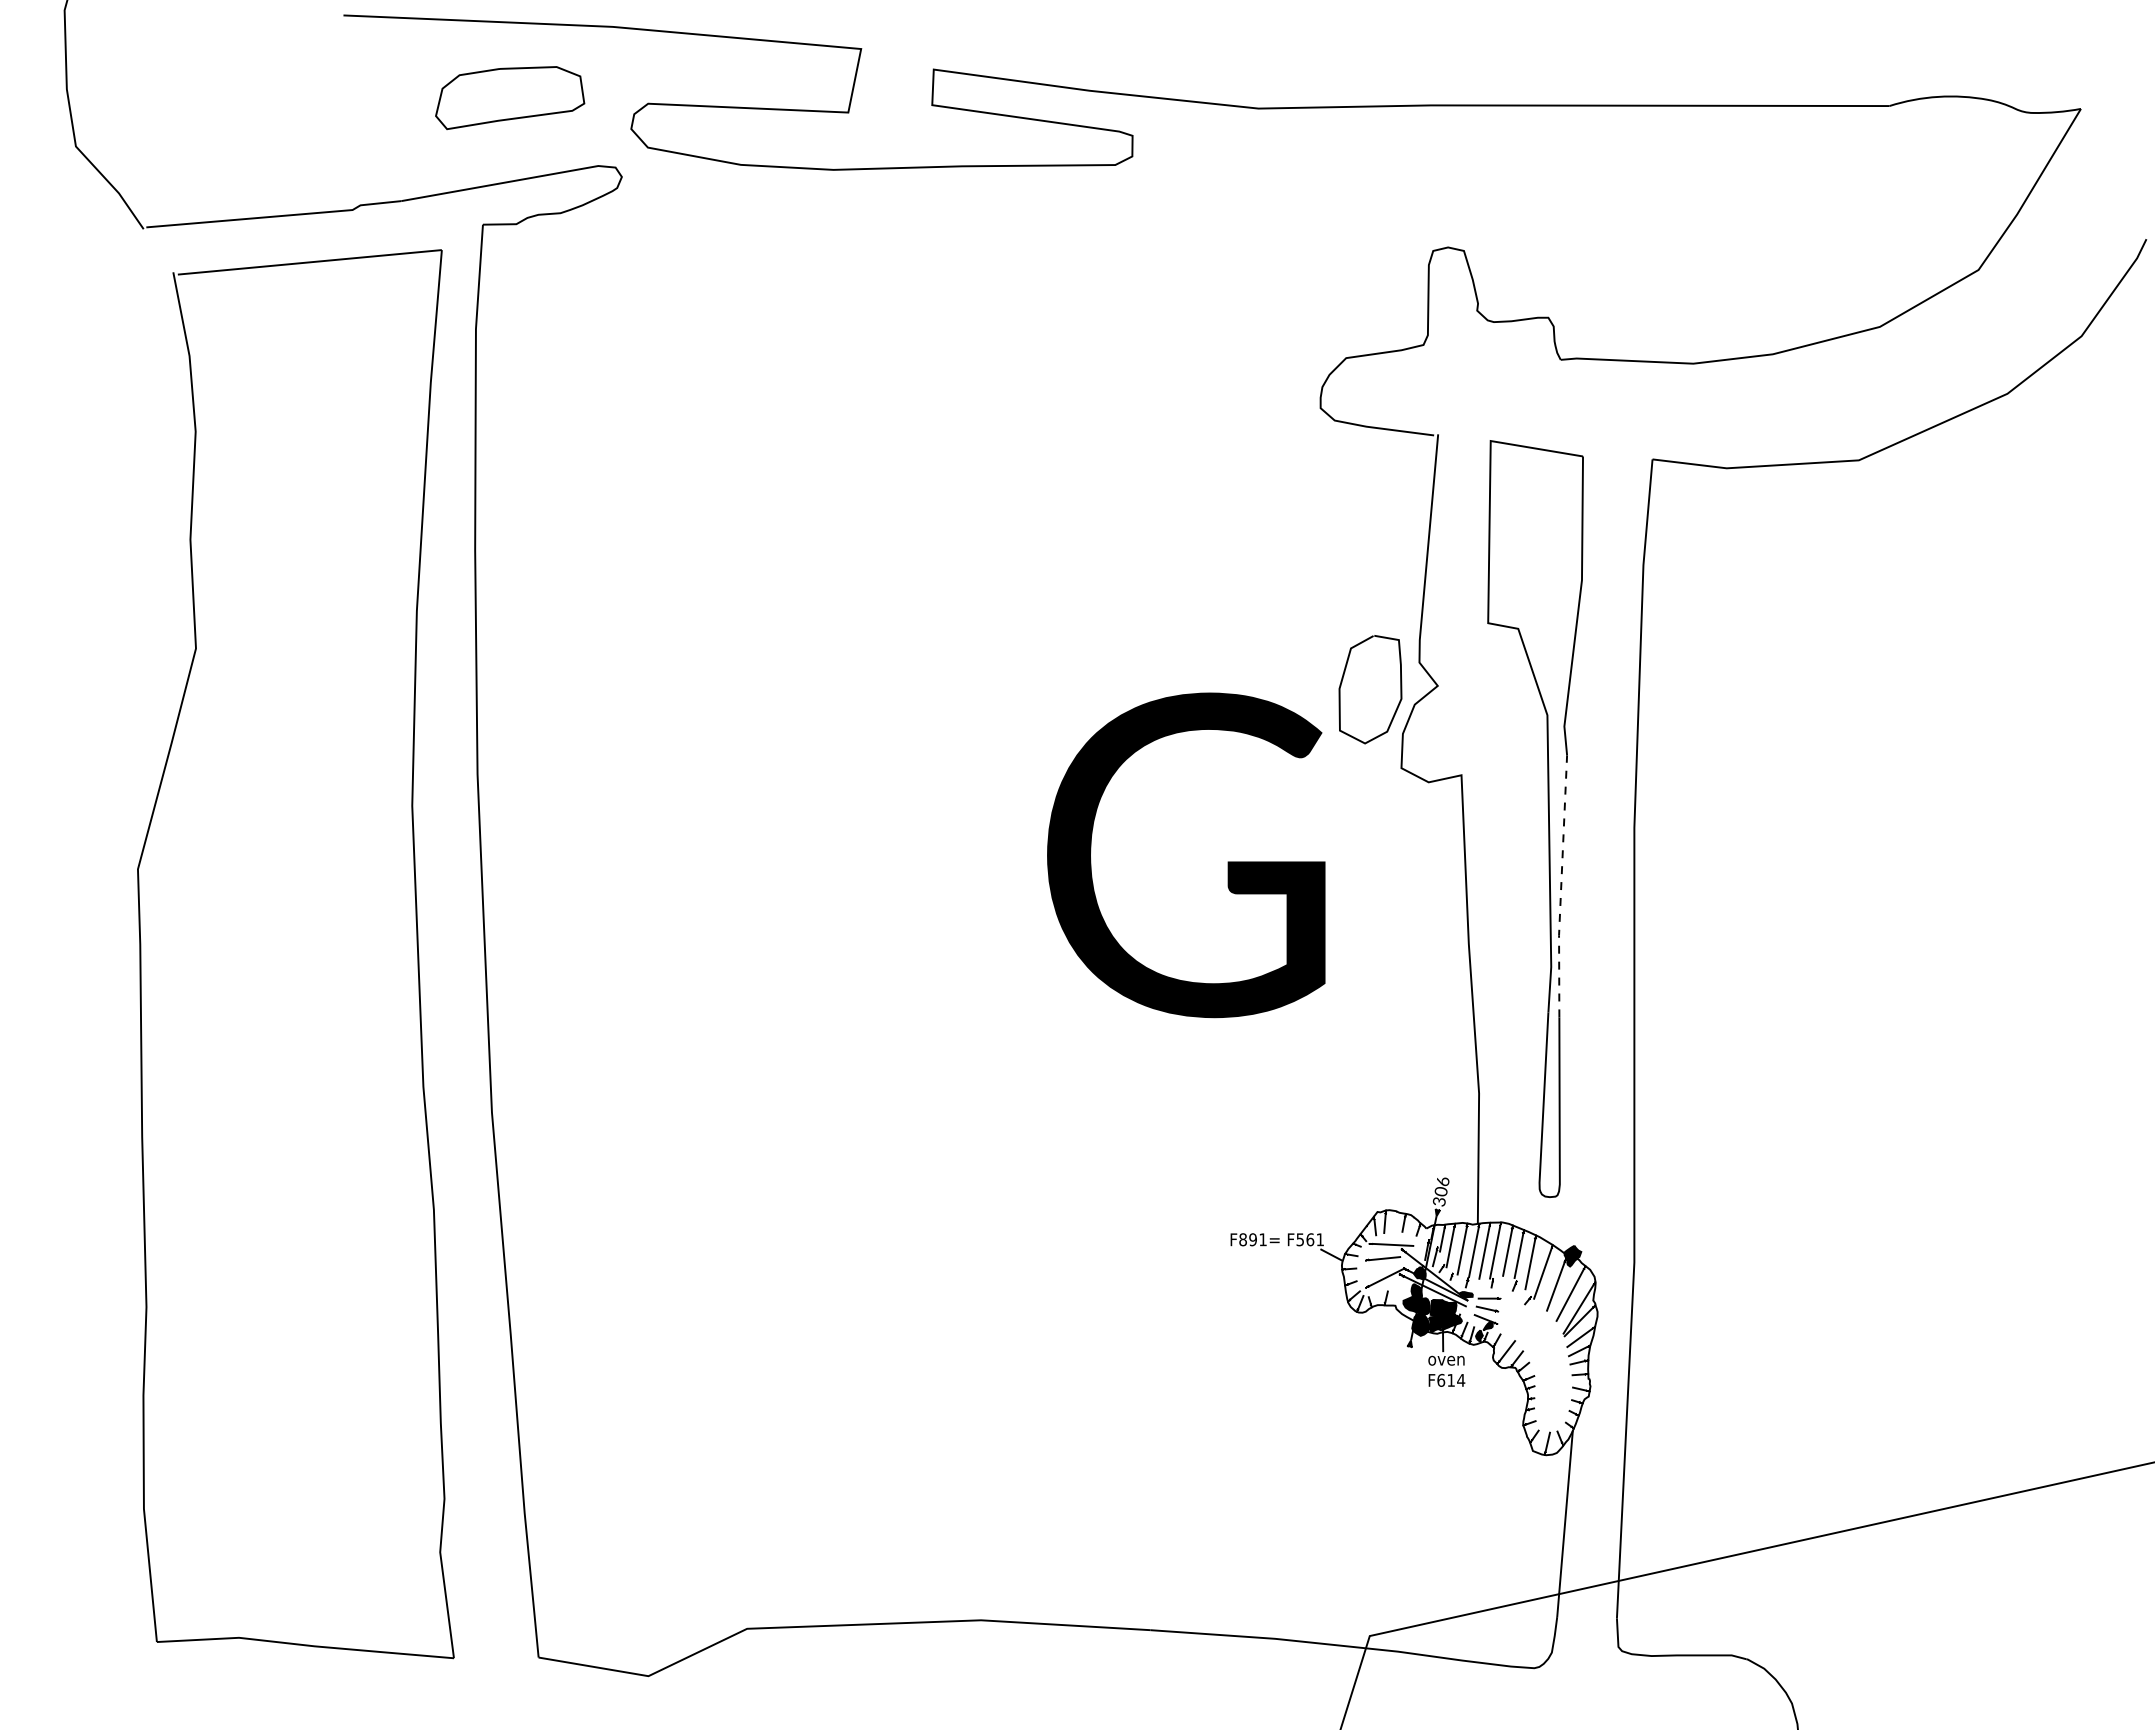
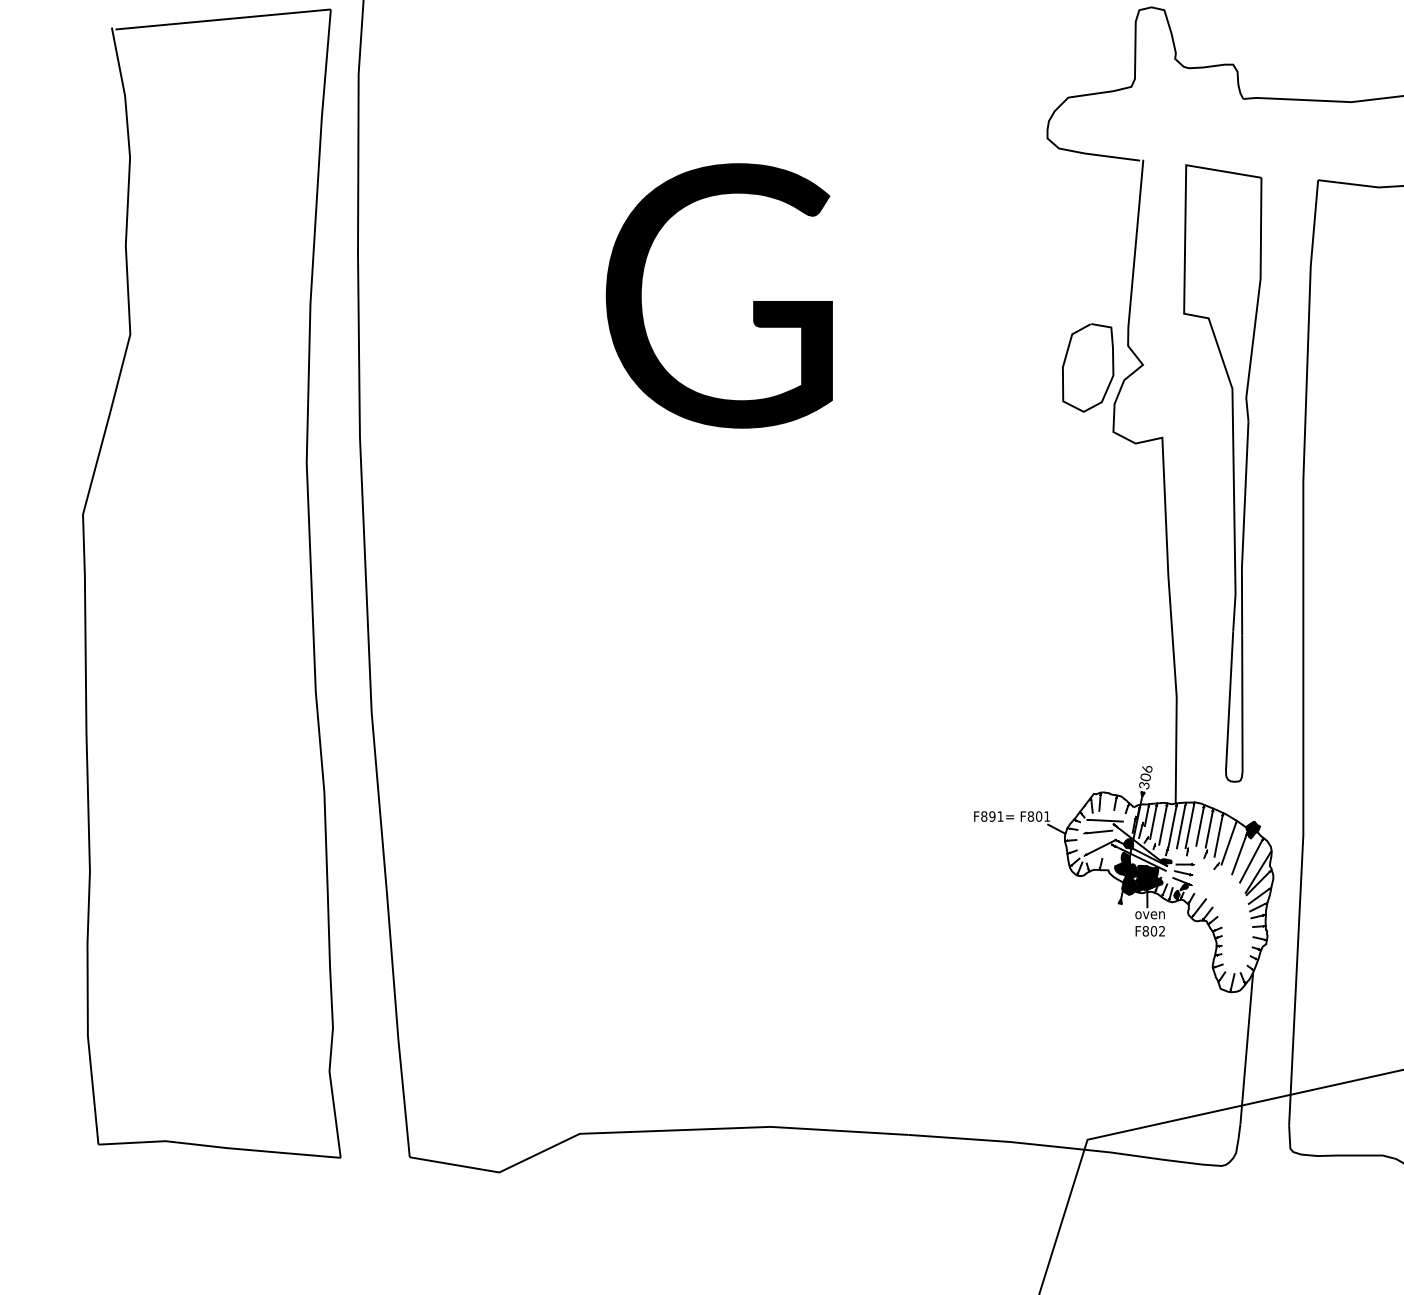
text: (1186, 855) -> (719, 296), moved
line: (1561, 886) -> (1243, 528), dashed -> solid
text: (1305, 1239) -> (1035, 816), F561 -> F801
text: (1451, 1379) -> (1154, 930), F614 -> F802

